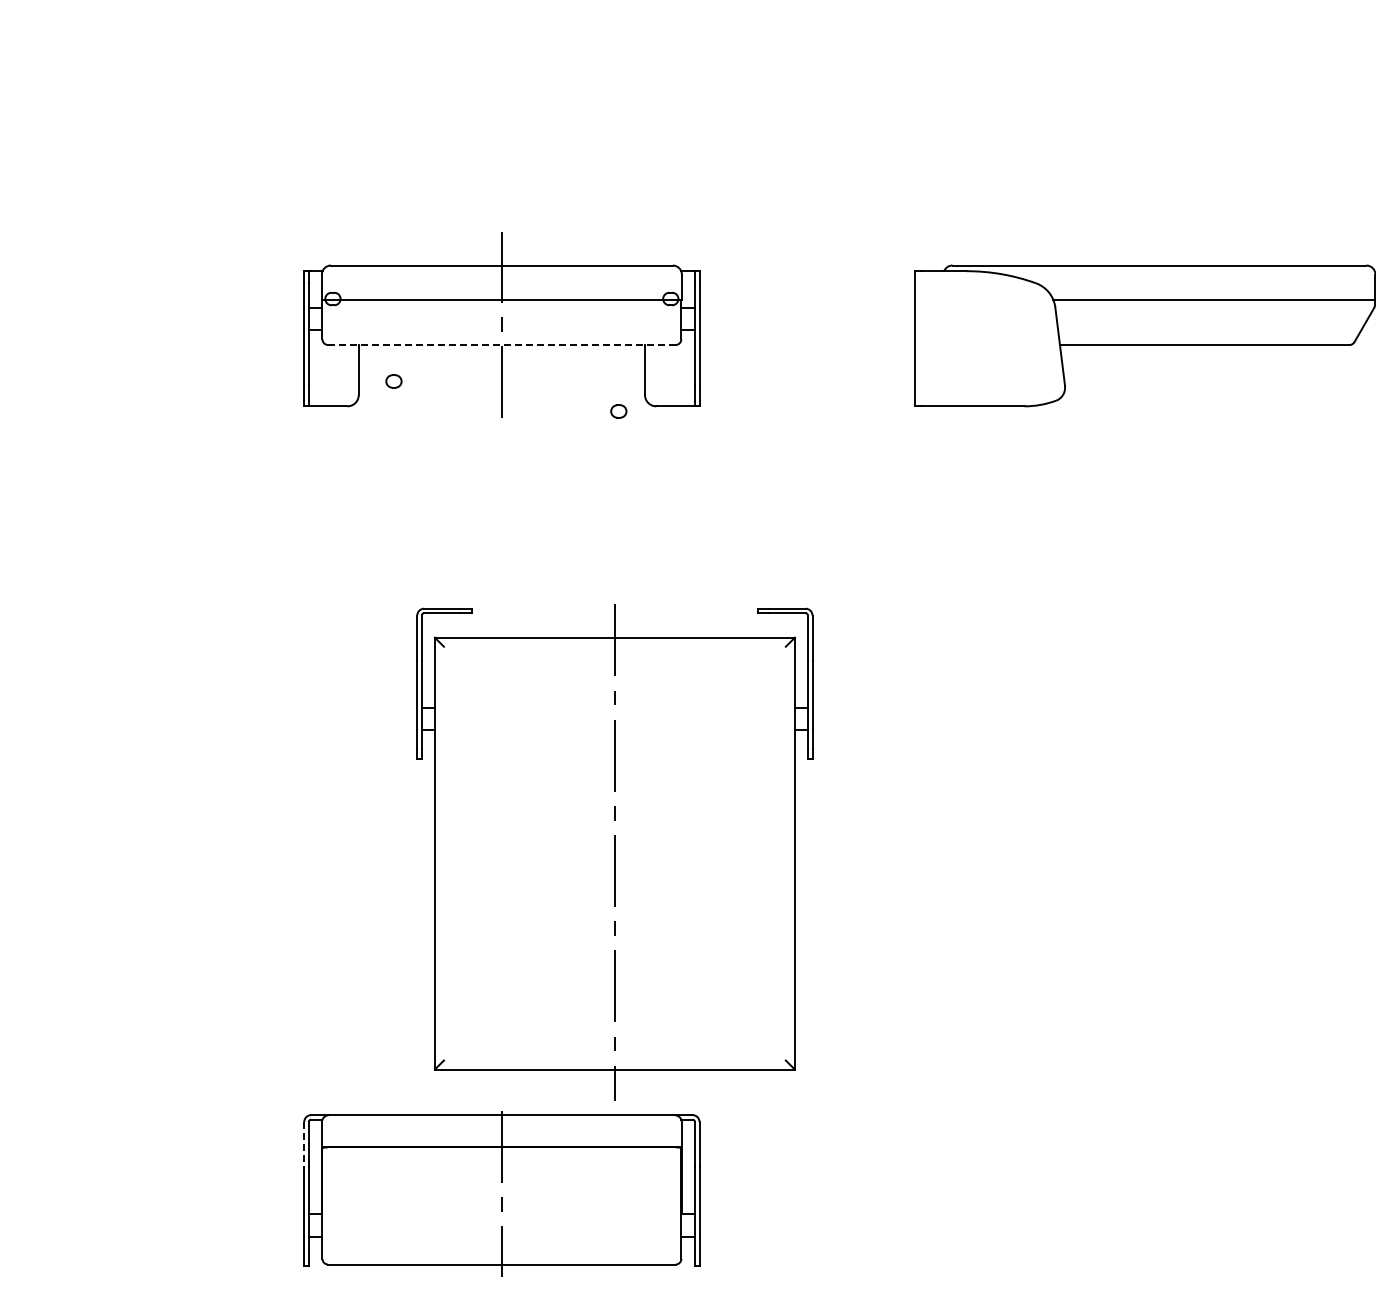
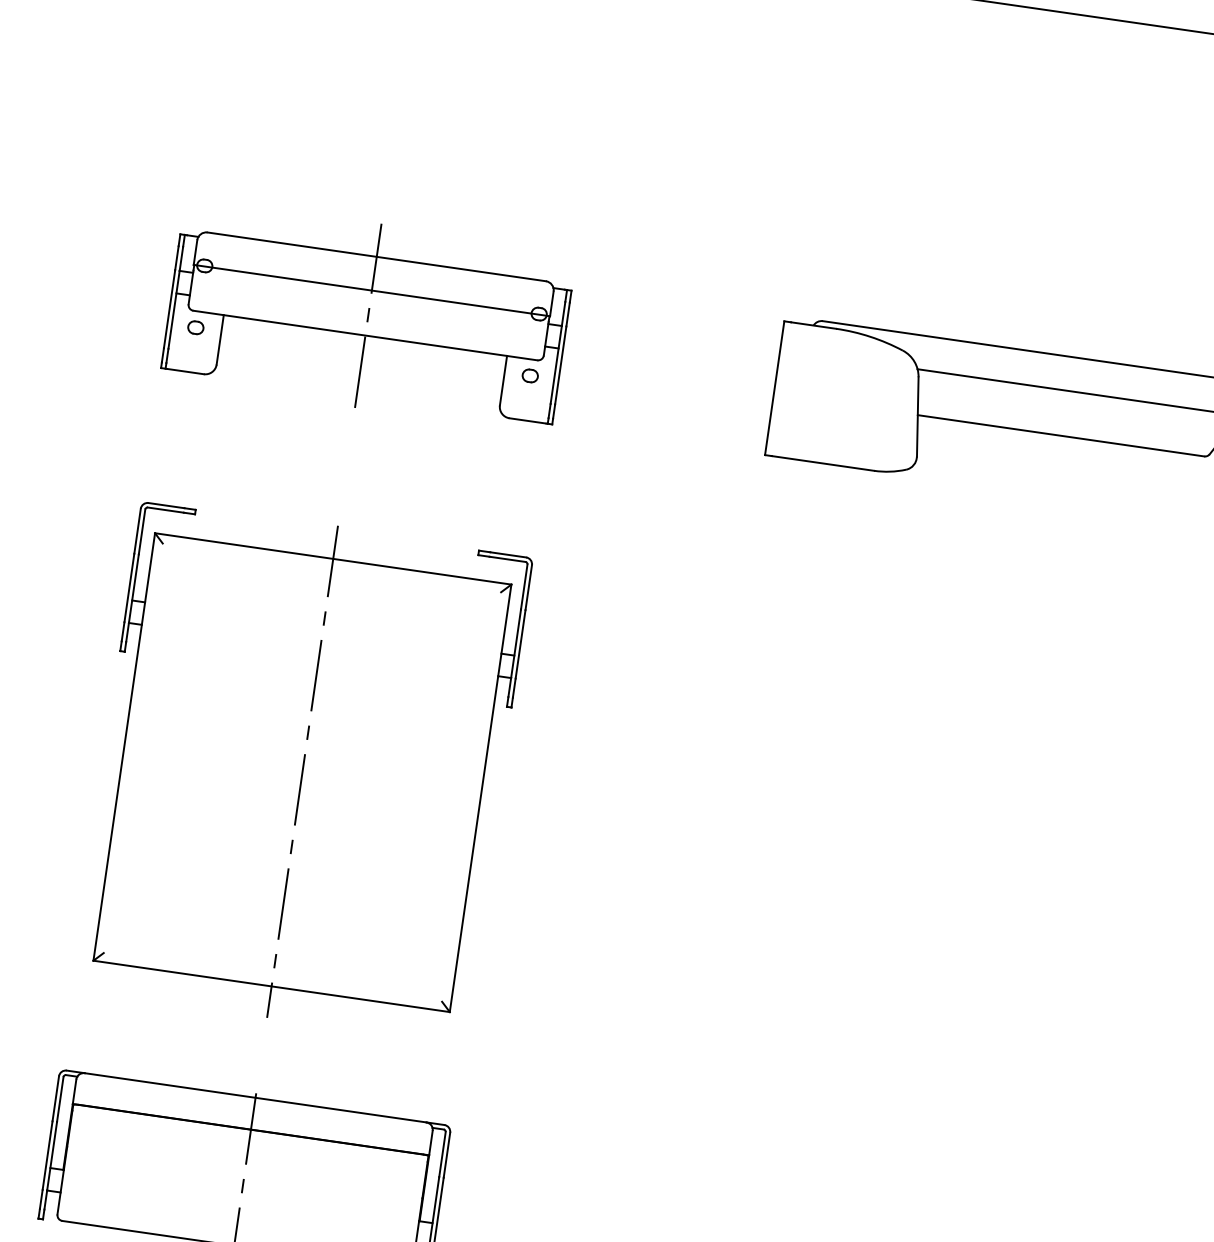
line: (501, 345) -> (364, 335), dashed -> solid
part: (393, 381) -> (195, 327), moved
part: (618, 411) -> (529, 375), moved
part: (614, 852) -> (302, 771), moved
line: (304, 1144) -> (56, 1098), dashed -> solid

